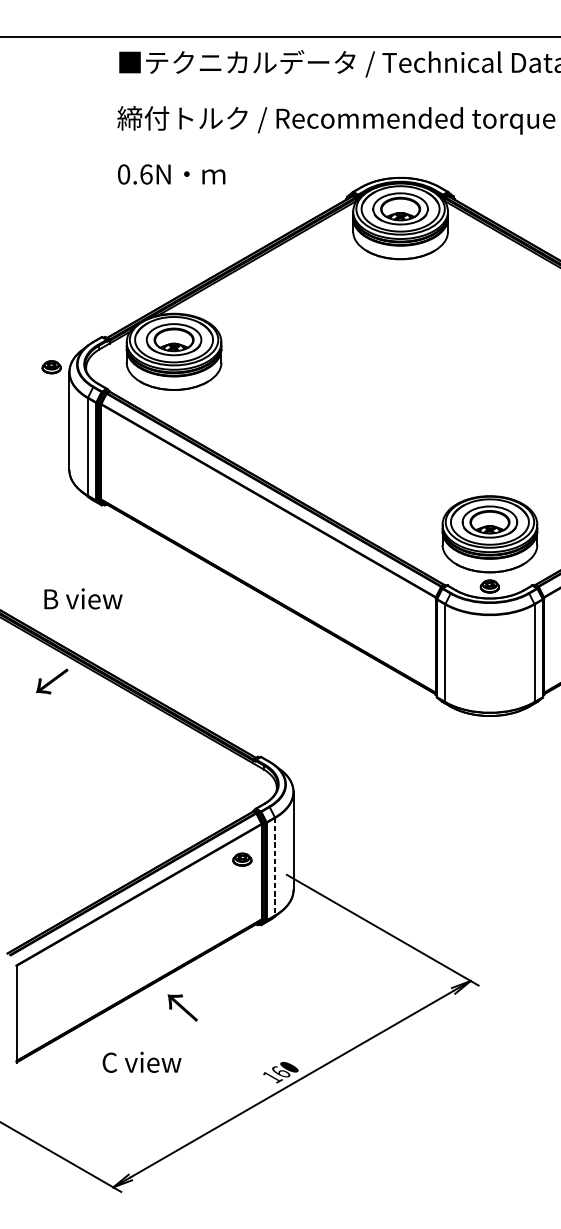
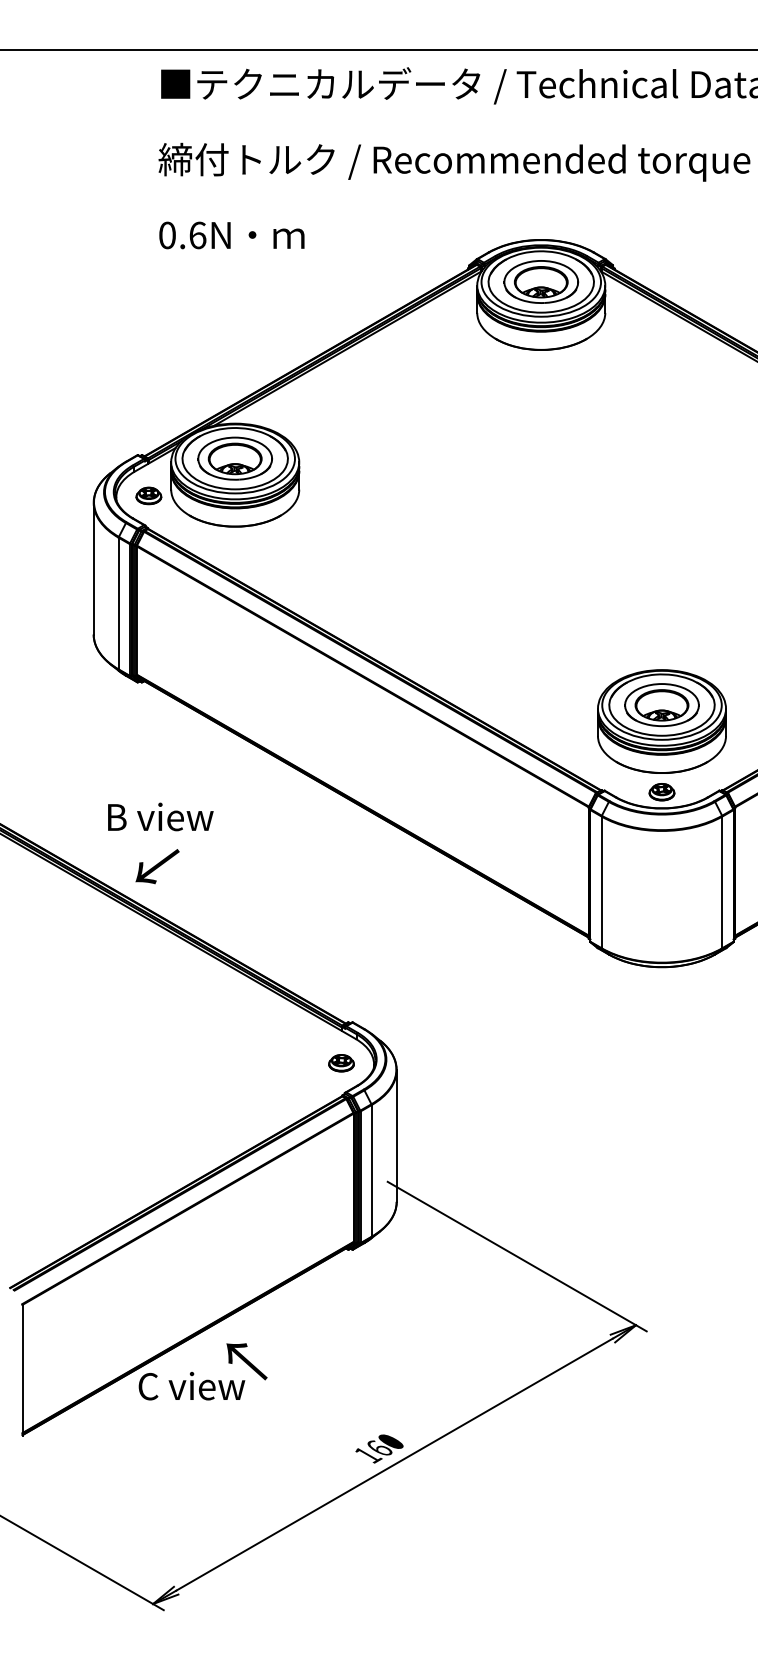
part: (51, 366) -> (148, 495), moved
text: (83, 598) -> (160, 816), moved
text: (52, 681) -> (157, 866), moved
part: (242, 859) -> (341, 1063), moved
line: (274, 866) -> (371, 1170), dashed -> solid
text: (141, 1062) -> (191, 1386), moved

